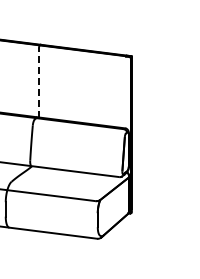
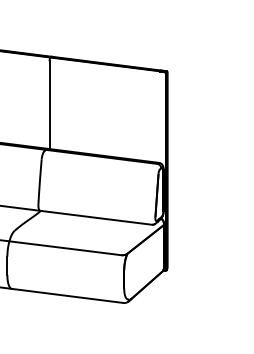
line: (38, 82) -> (48, 104), dashed -> solid

